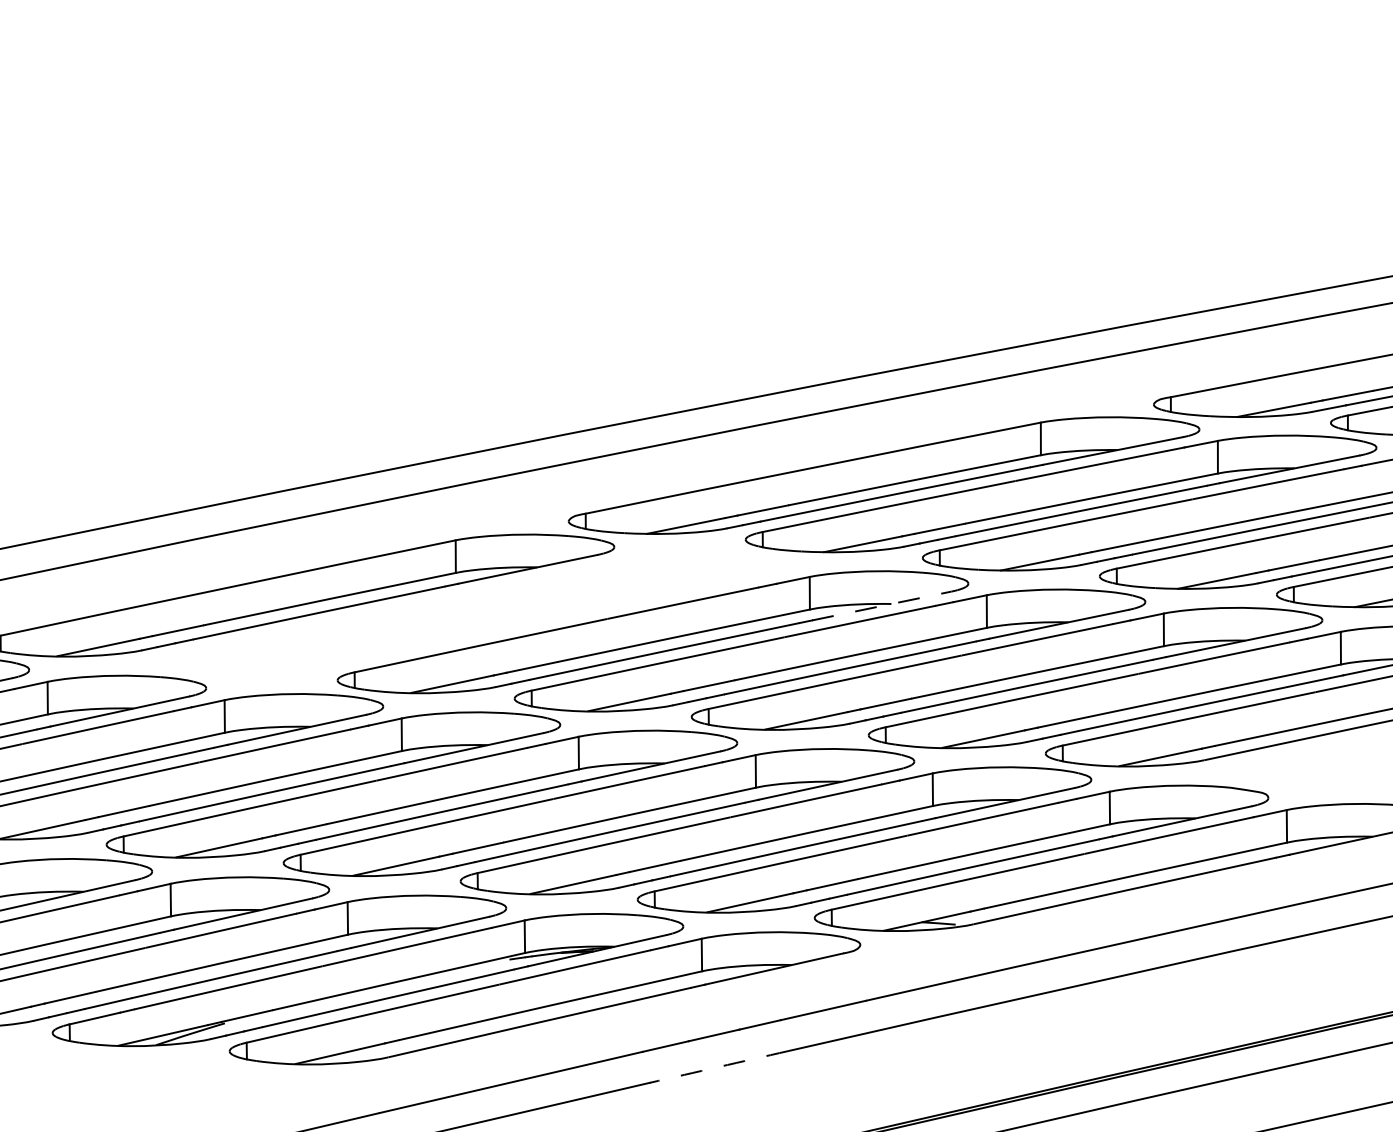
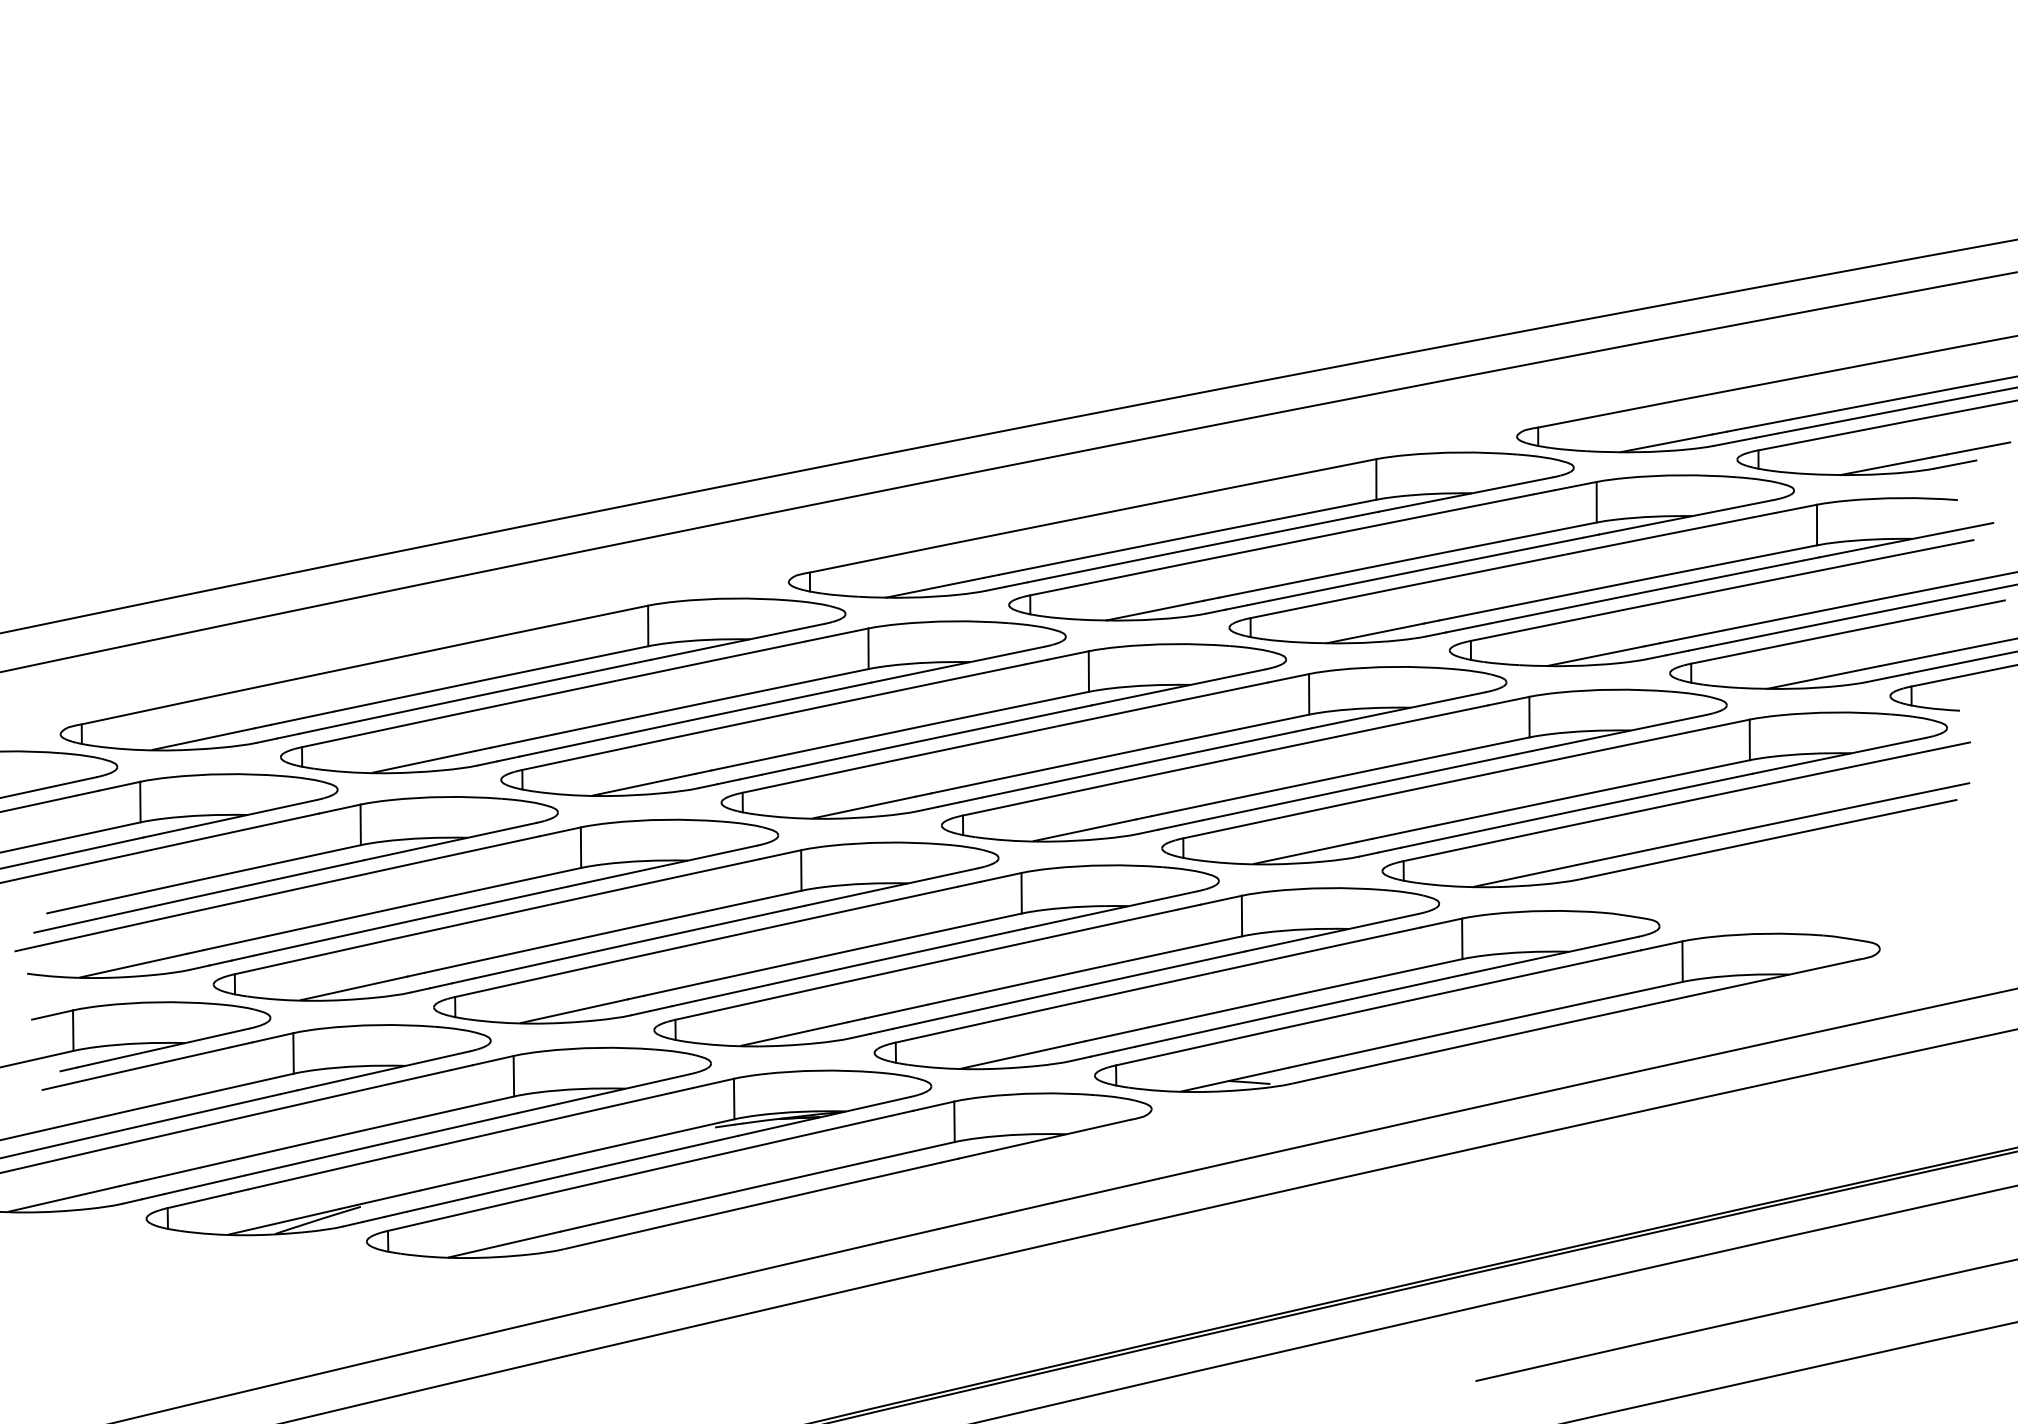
line: (881, 606) -> (1178, 687), dashed -> solid
part: (476, 614) -> (673, 697), added
arc: (718, 1067) -> (975, 1261), dashed -> solid

